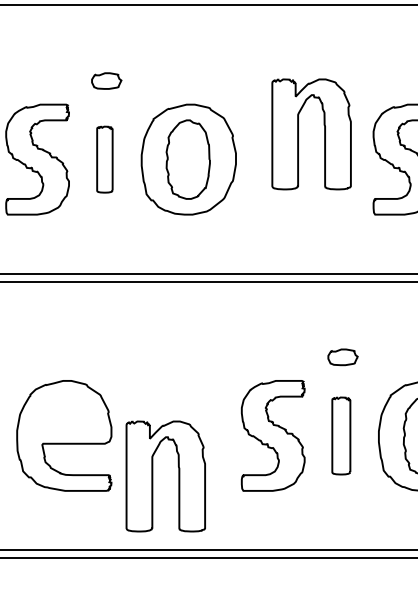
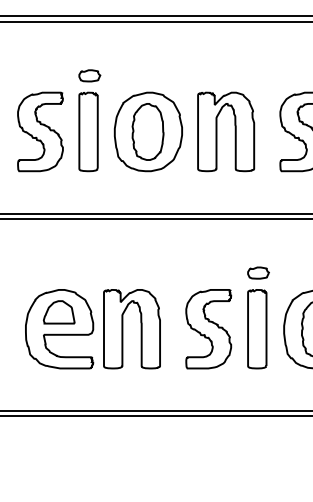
part: (323, 133) -> (234, 131), moved
part: (104, 159) -> (88, 131), size x1.67
part: (62, 412) -> (58, 312), added
part: (341, 436) -> (257, 329), size x1.43
part: (153, 476) -> (123, 329), moved

